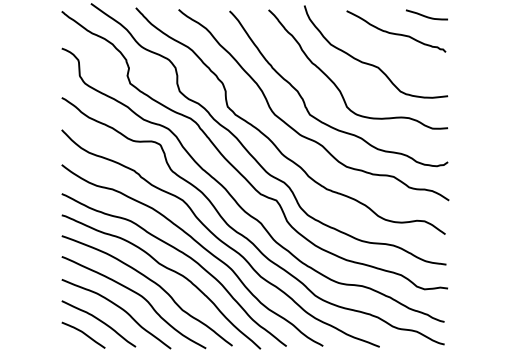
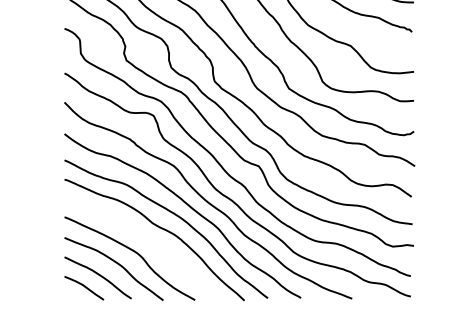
curve: (150, 281) -> (144, 239), removed

